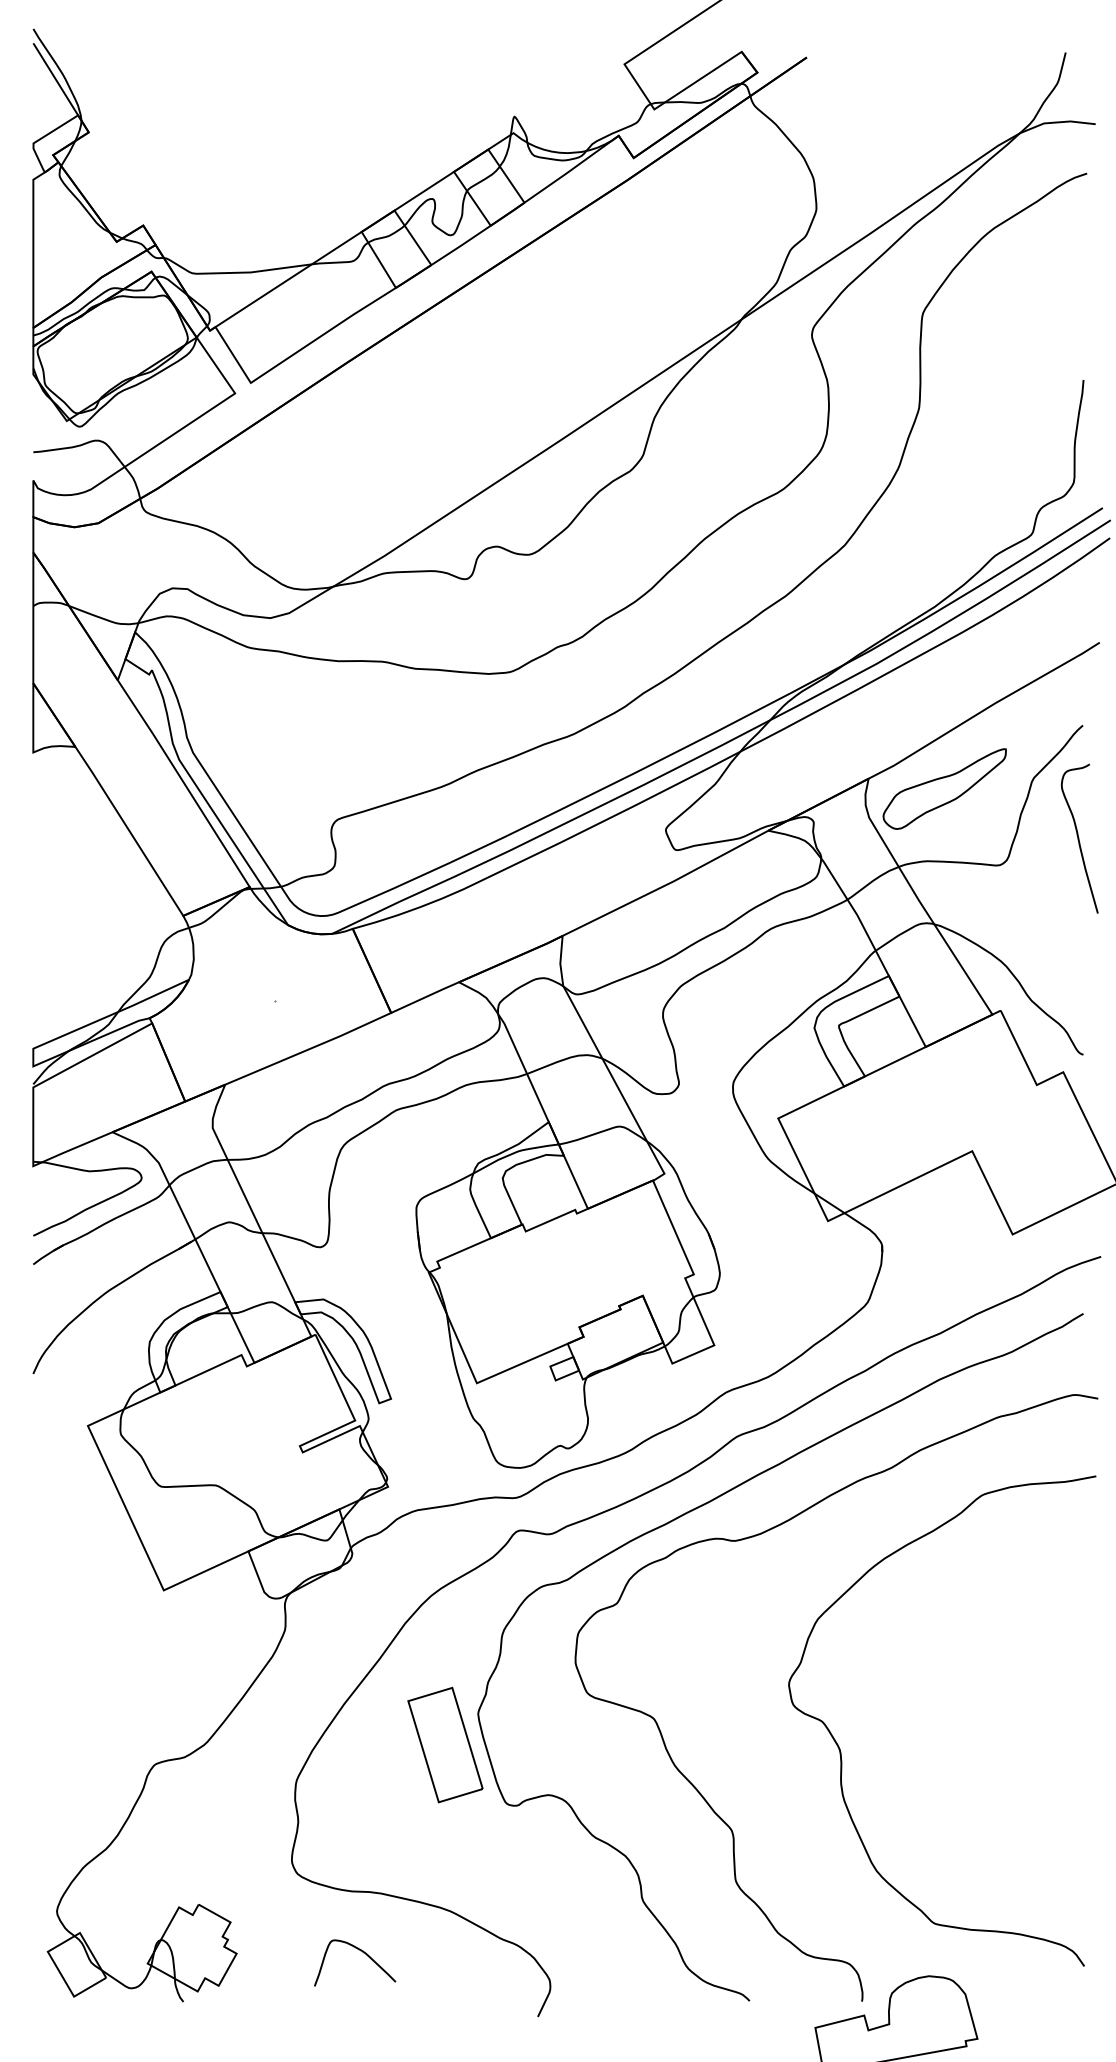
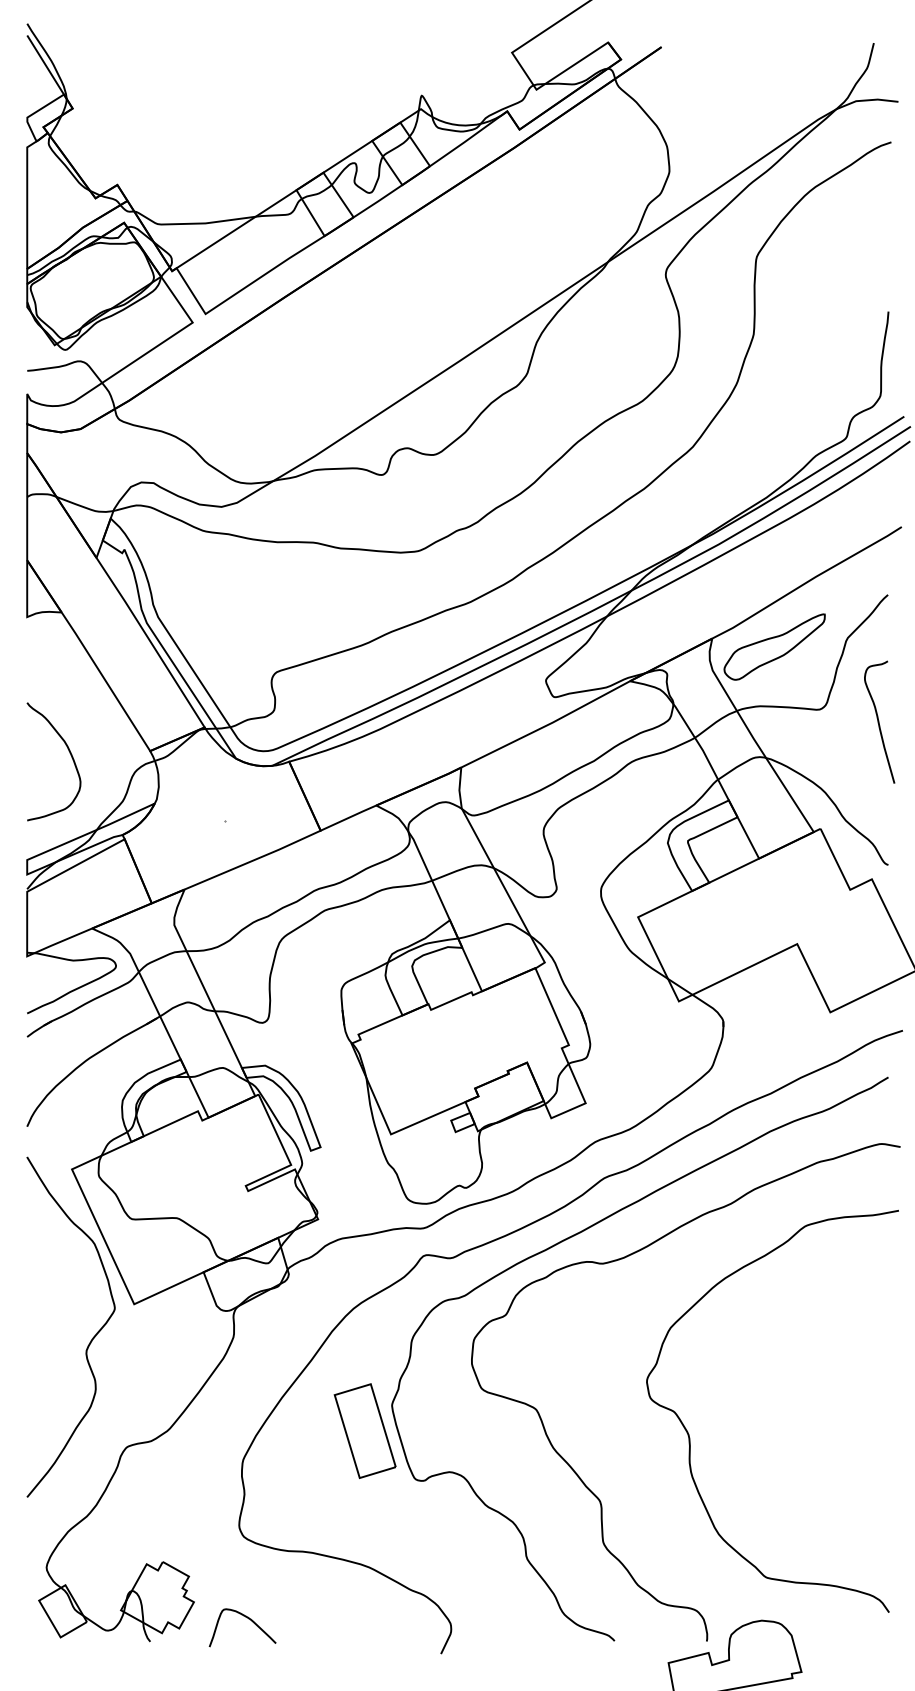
curve: (1079, 838) -> (879, 722), moved
curve: (85, 919) -> (70, 754), added
curve: (111, 1633) -> (91, 1339), added
curve: (363, 1953) -> (249, 1620), moved

